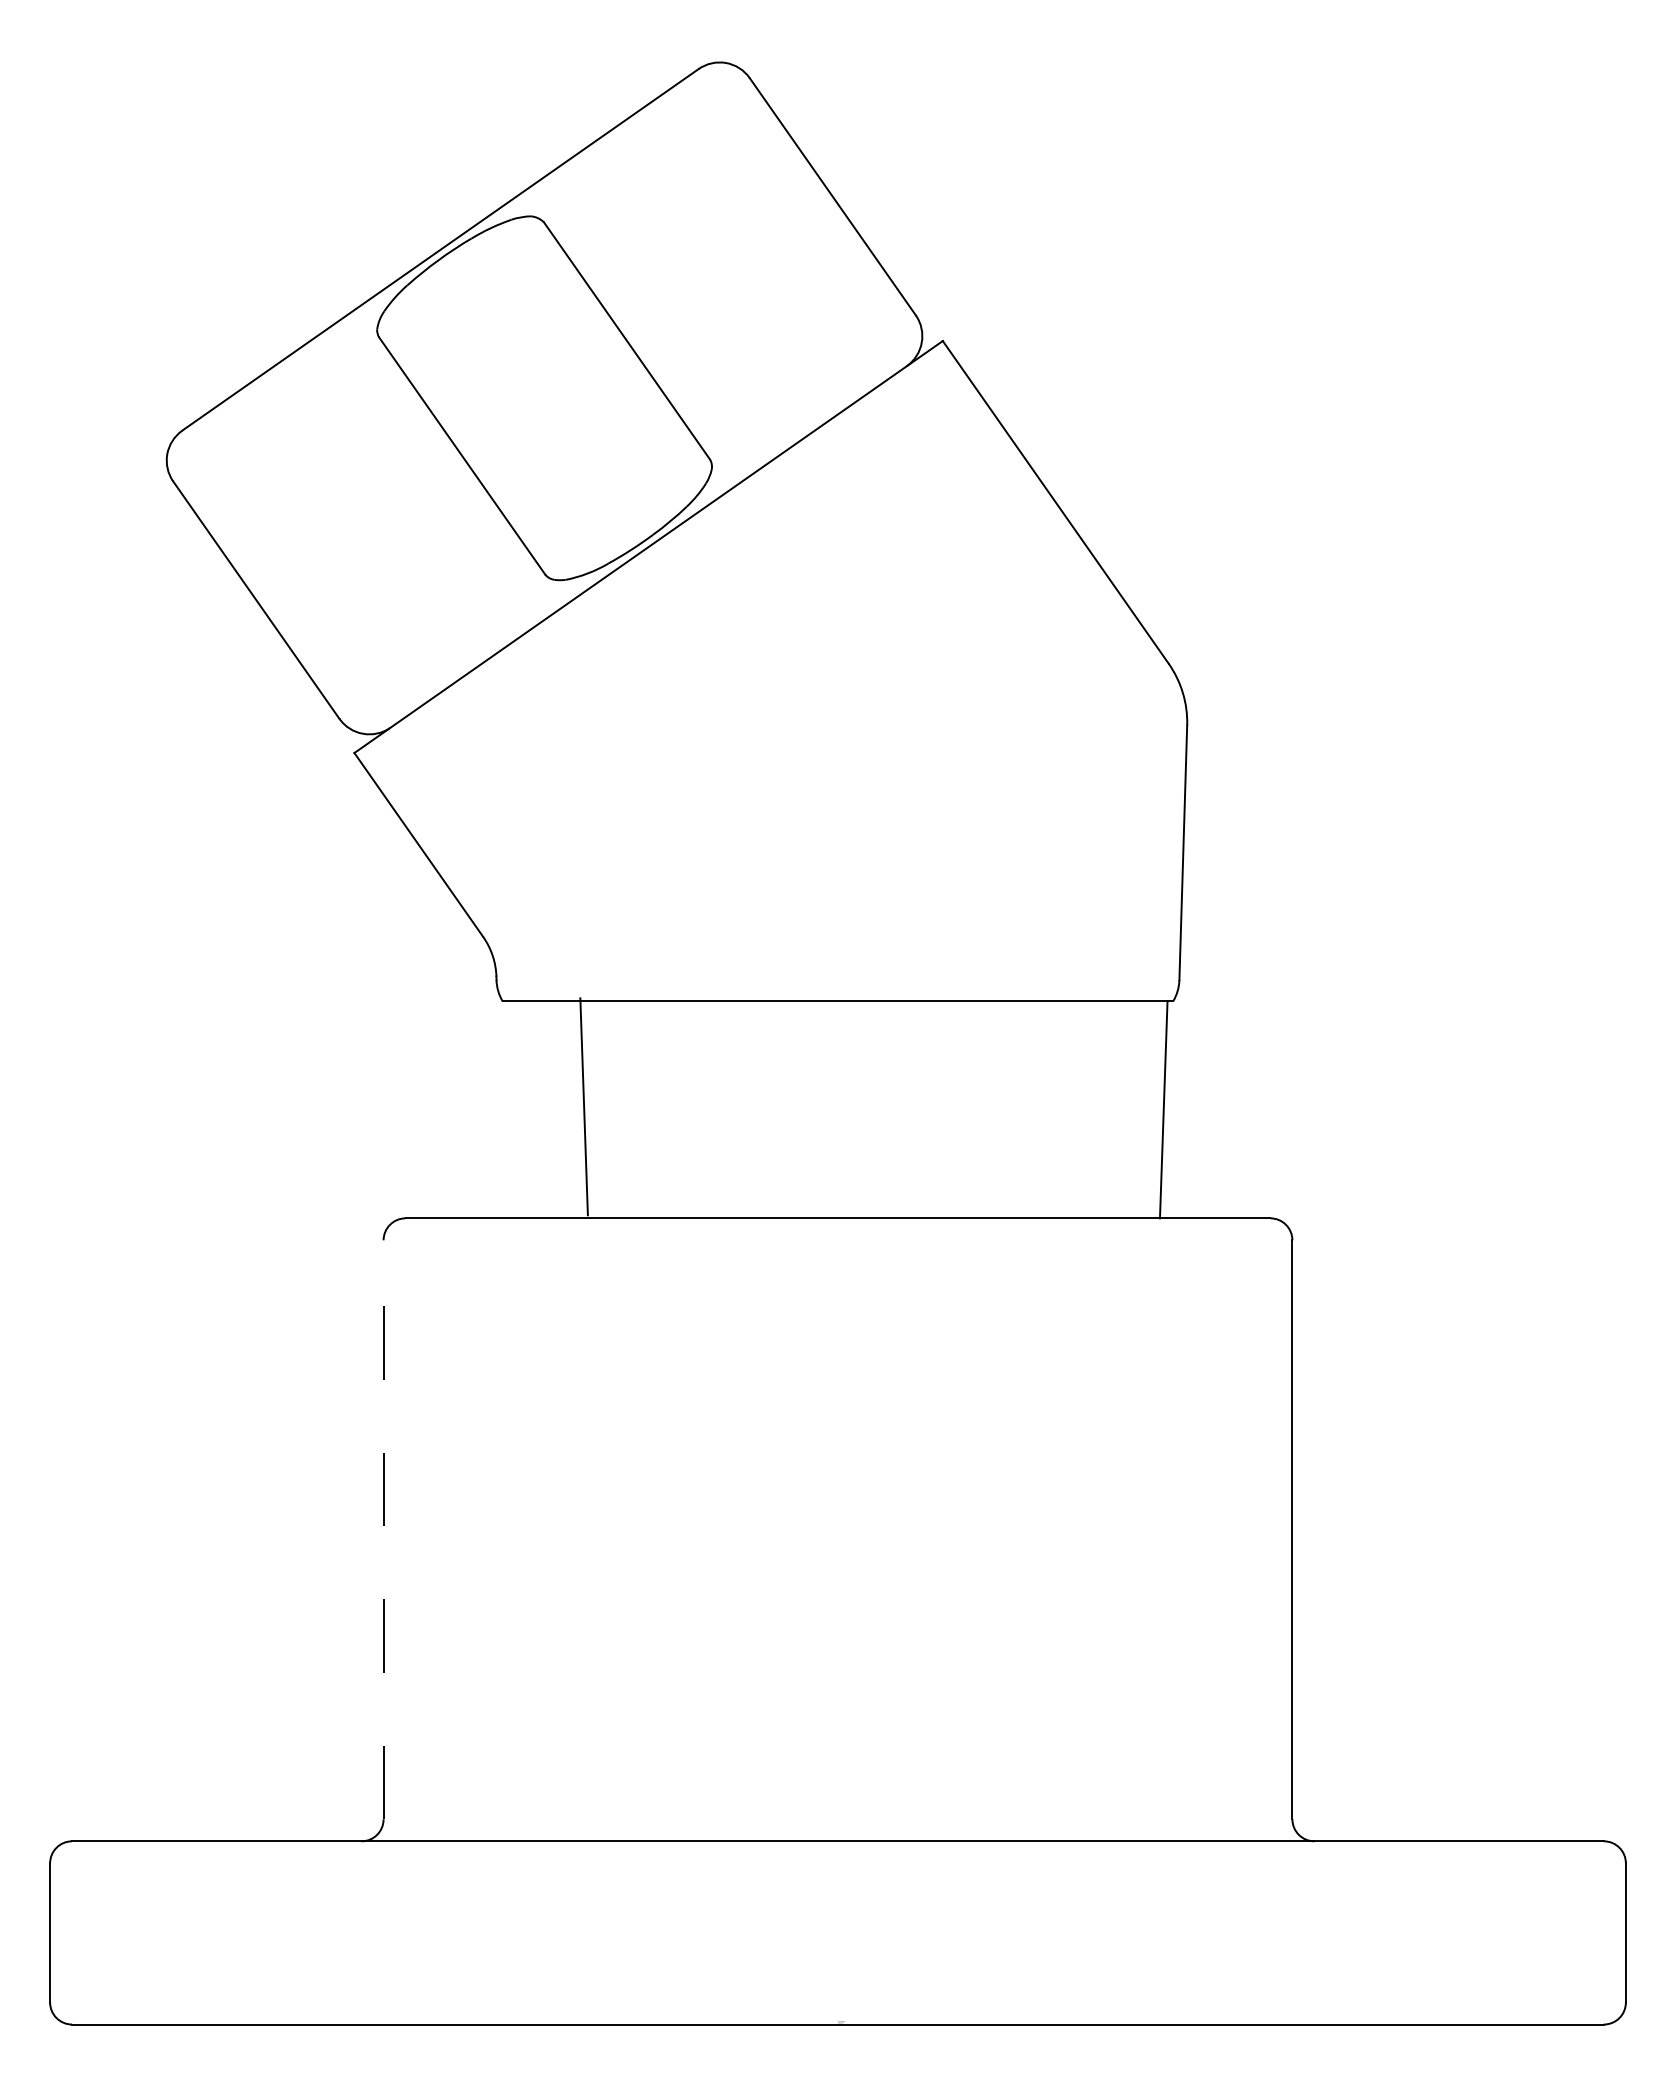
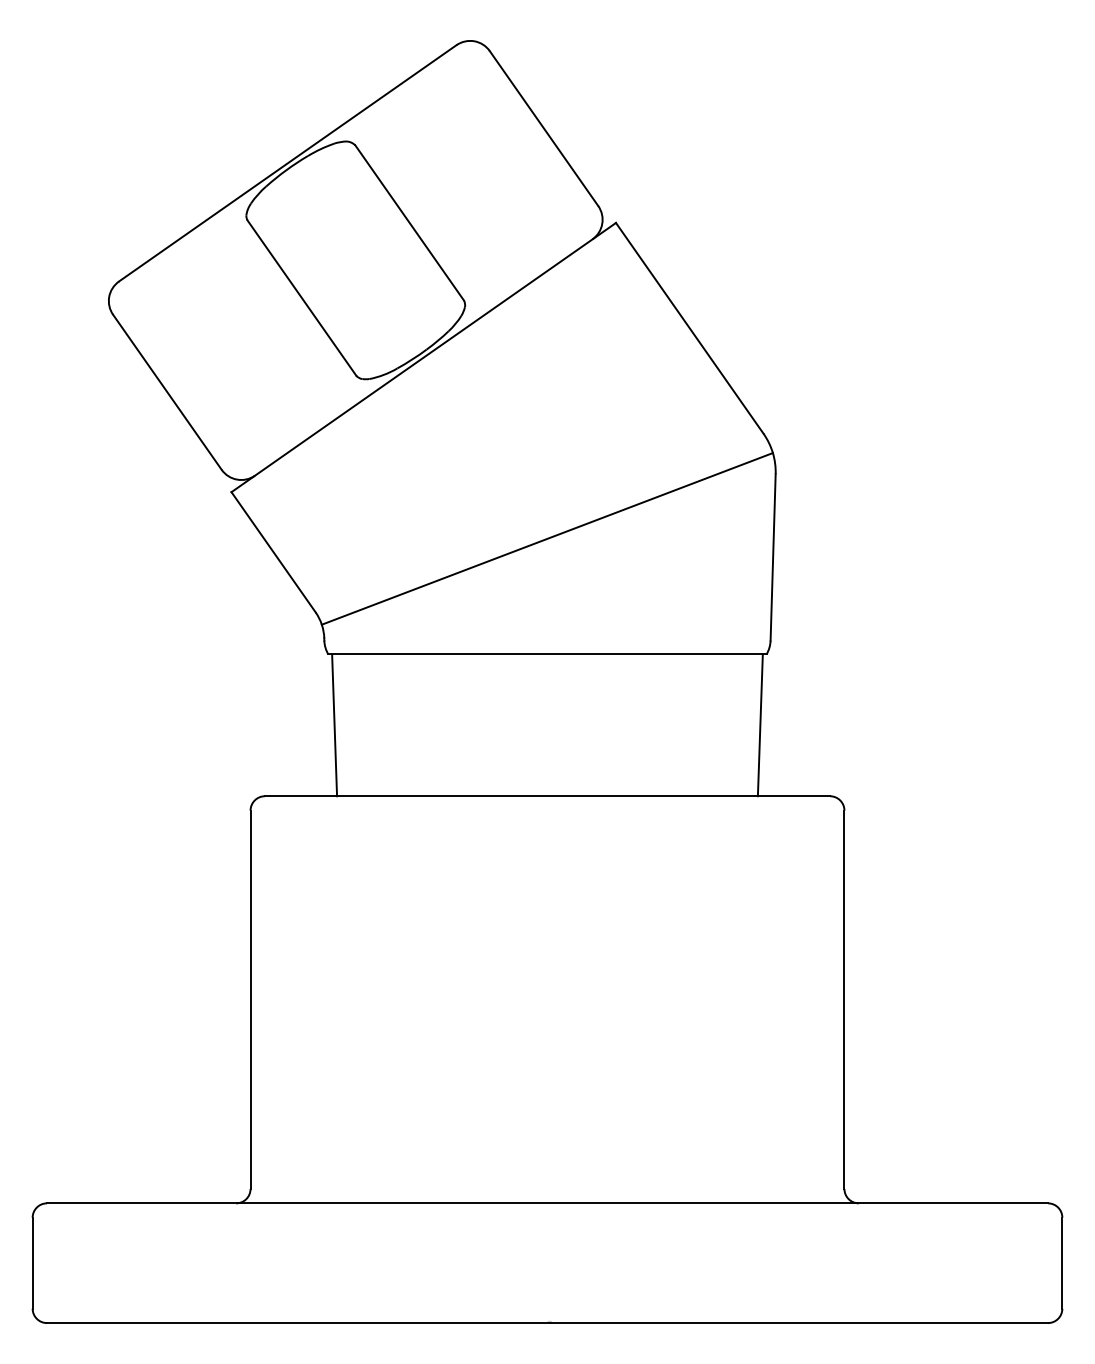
line: (836, 823) -> (546, 538), added
line: (583, 1107) -> (334, 725), moved
line: (383, 1529) -> (250, 999), dashed -> solid

